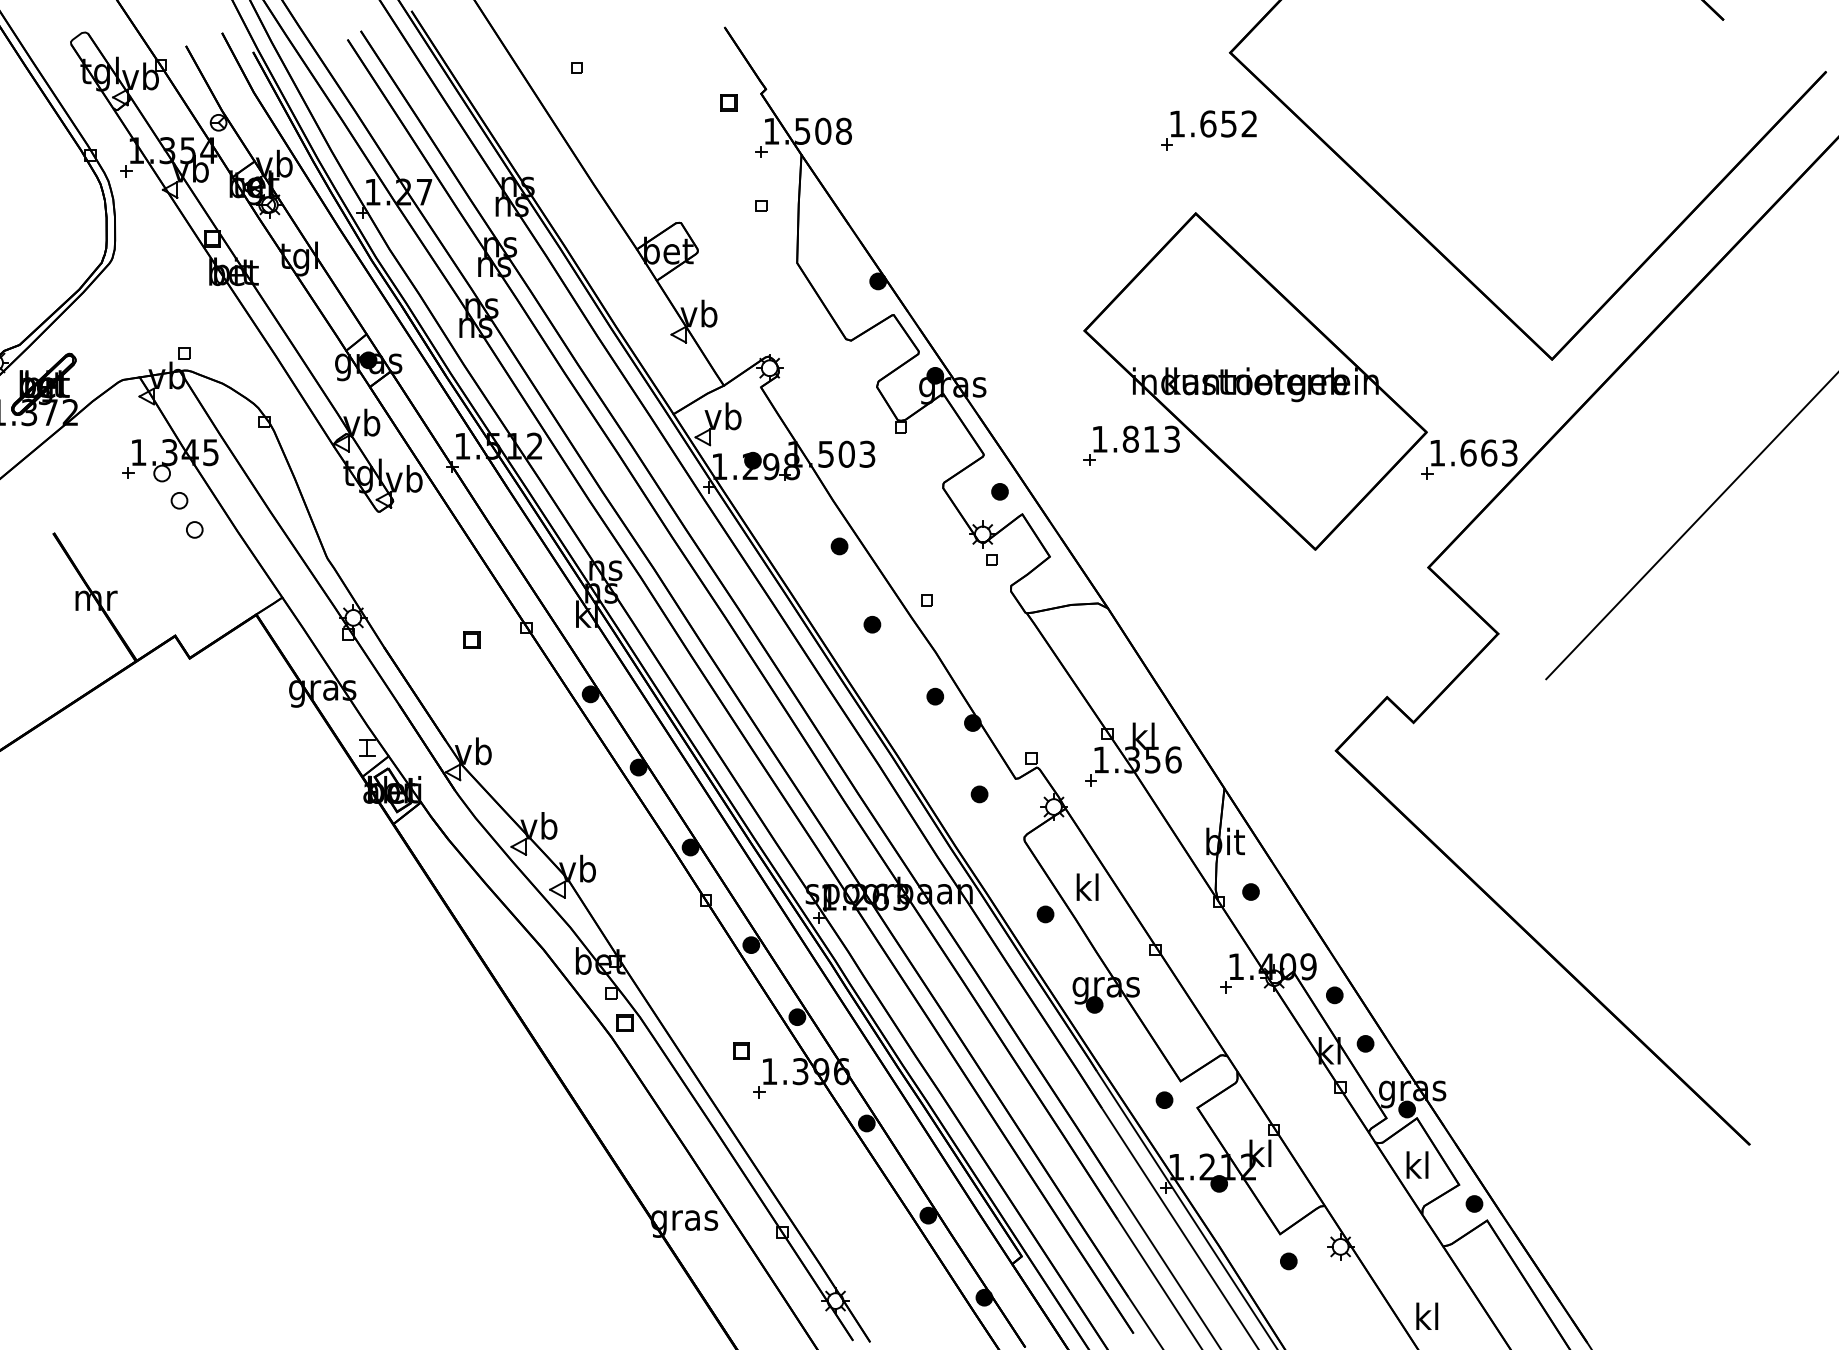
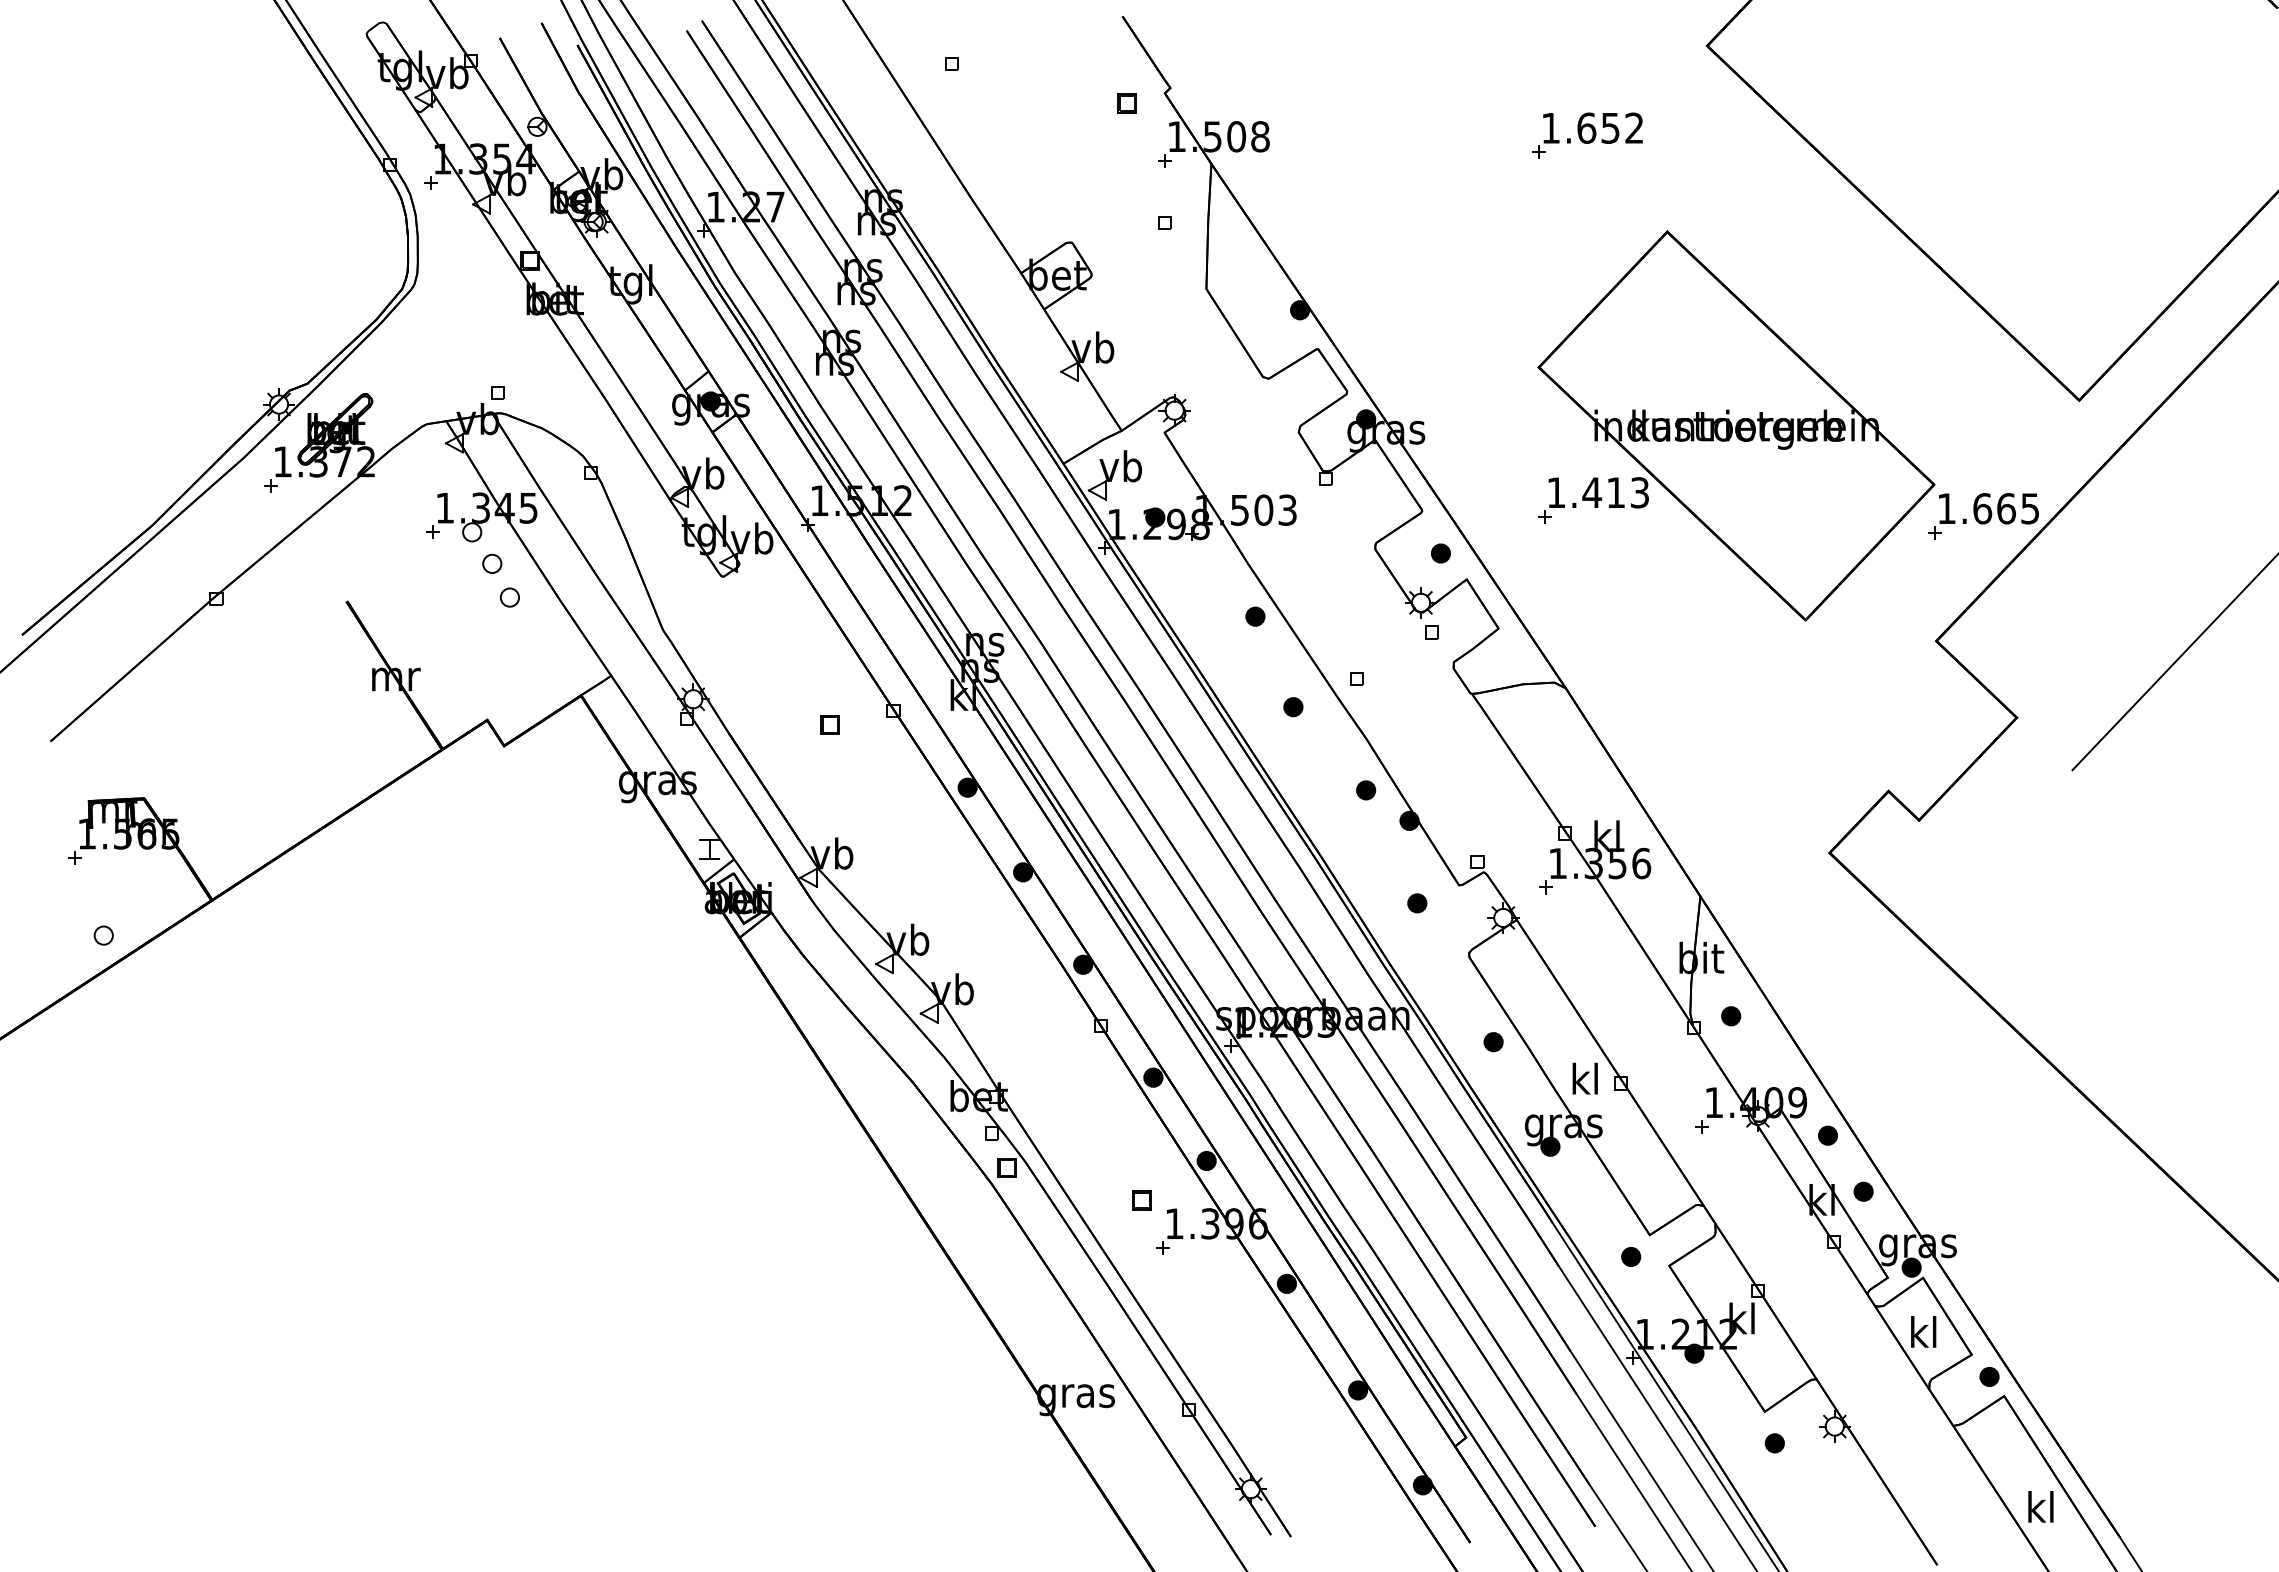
part: (1208, 130) -> (1587, 135), moved
text: (1131, 439) -> (1592, 492), 1.813 -> 1.413
text: (1509, 452) -> (2030, 508), 1.663 -> 1.665
text: (1086, 887) -> (1584, 1078), moved
text: (1426, 1316) -> (2040, 1506), moved

